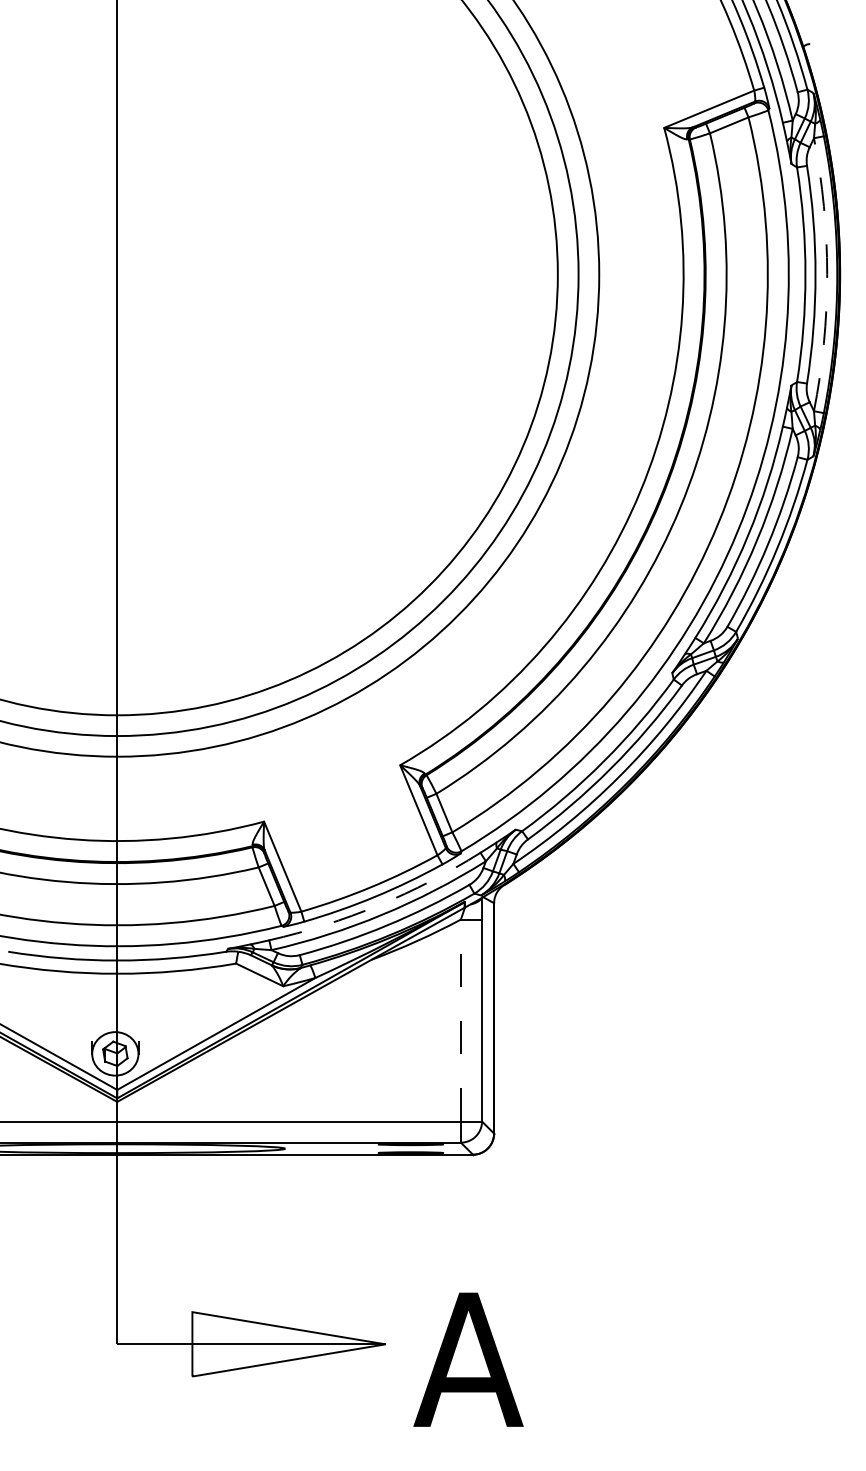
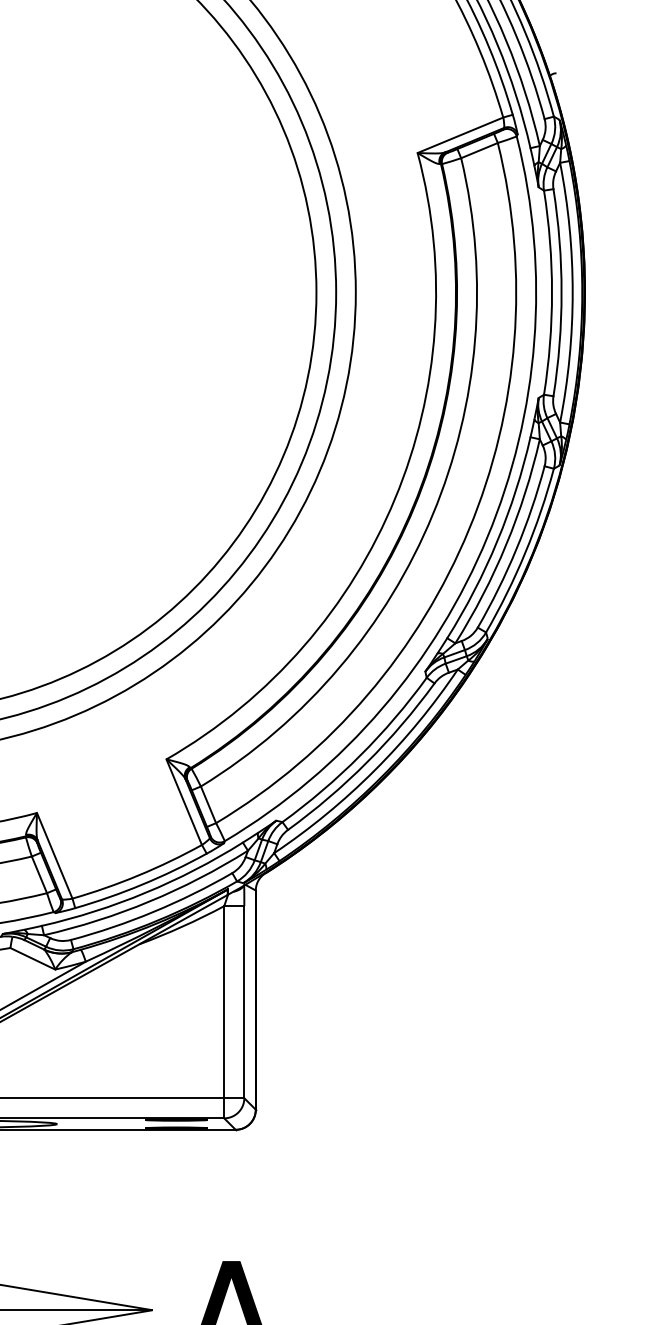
arc: (827, 274) -> (572, 292), dashed -> solid
arc: (378, 905) -> (145, 892), dashed -> solid
line: (460, 1020) -> (223, 1002), dashed -> solid

